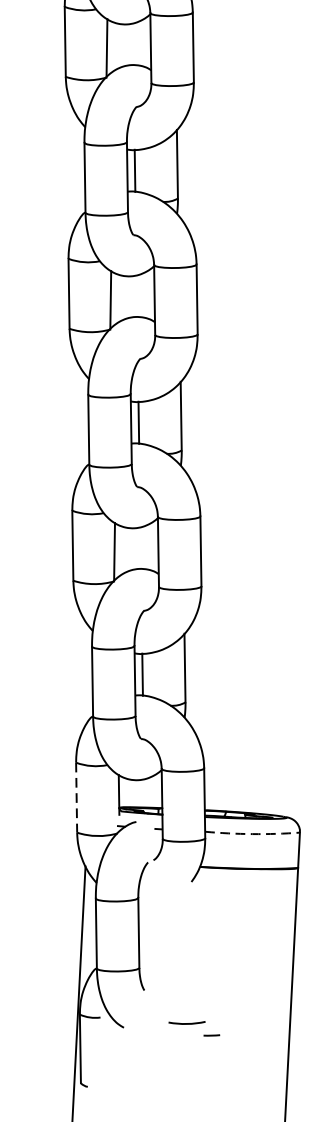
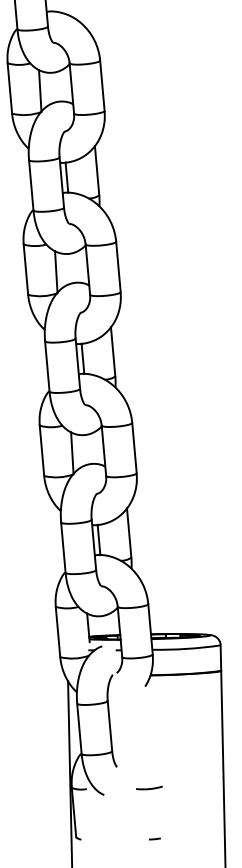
line: (77, 798) -> (58, 632), dashed -> solid
arc: (252, 833) -> (186, 648), dashed -> solid
arc: (211, 1034) -> (154, 838), moved

